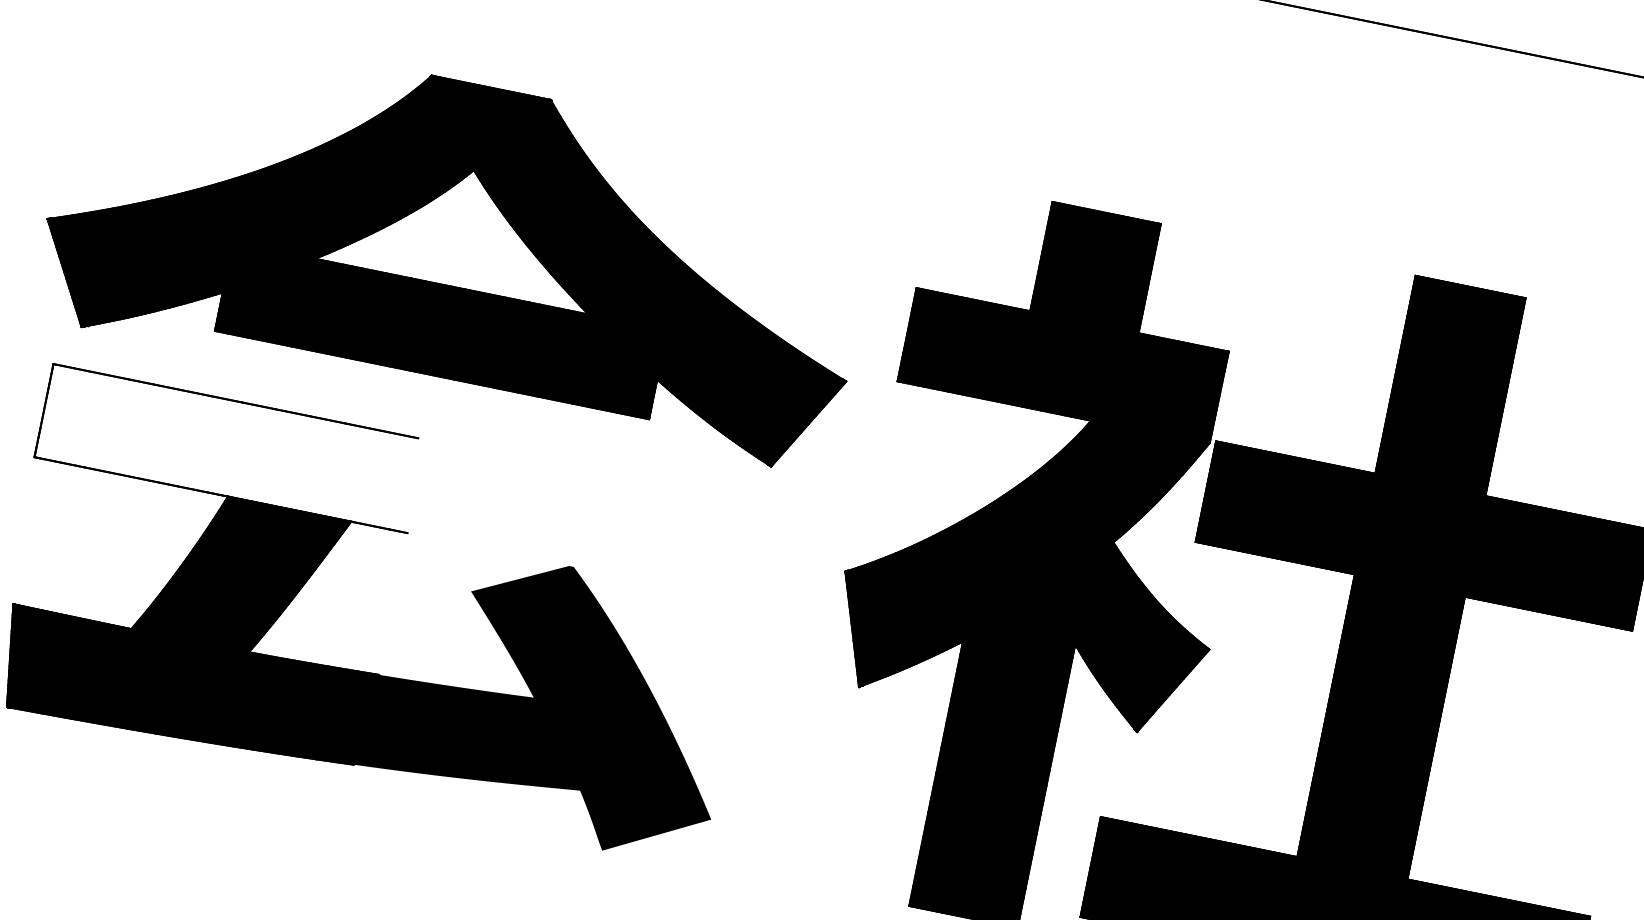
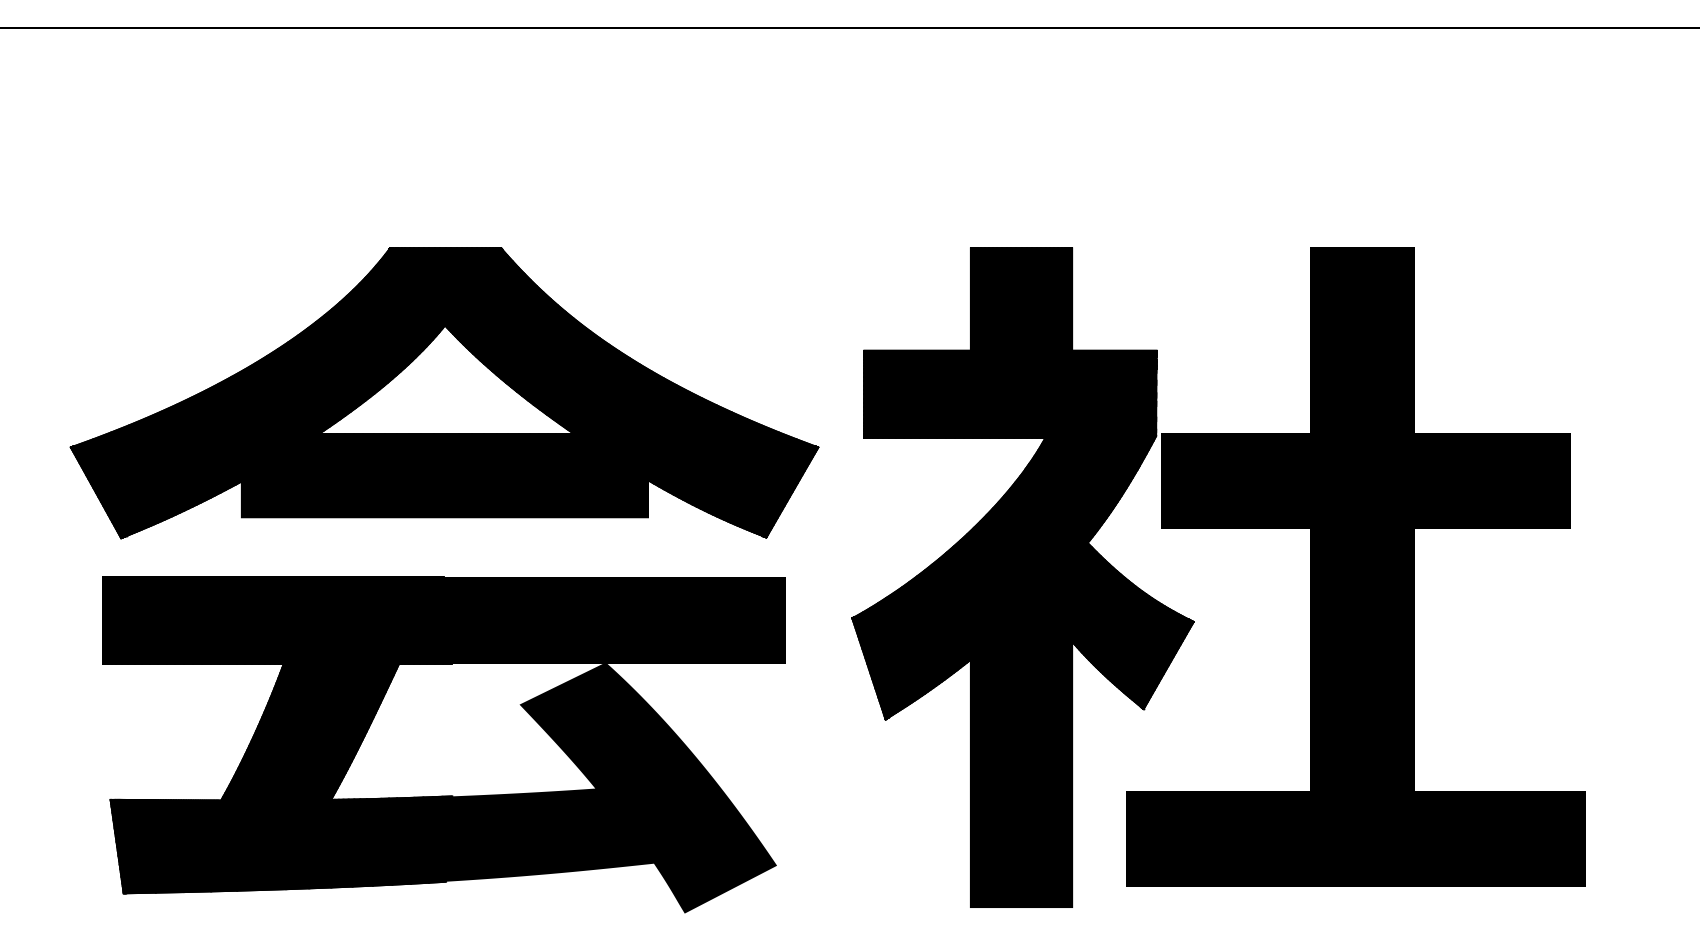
fill: (408, 483) -> (443, 619), added

